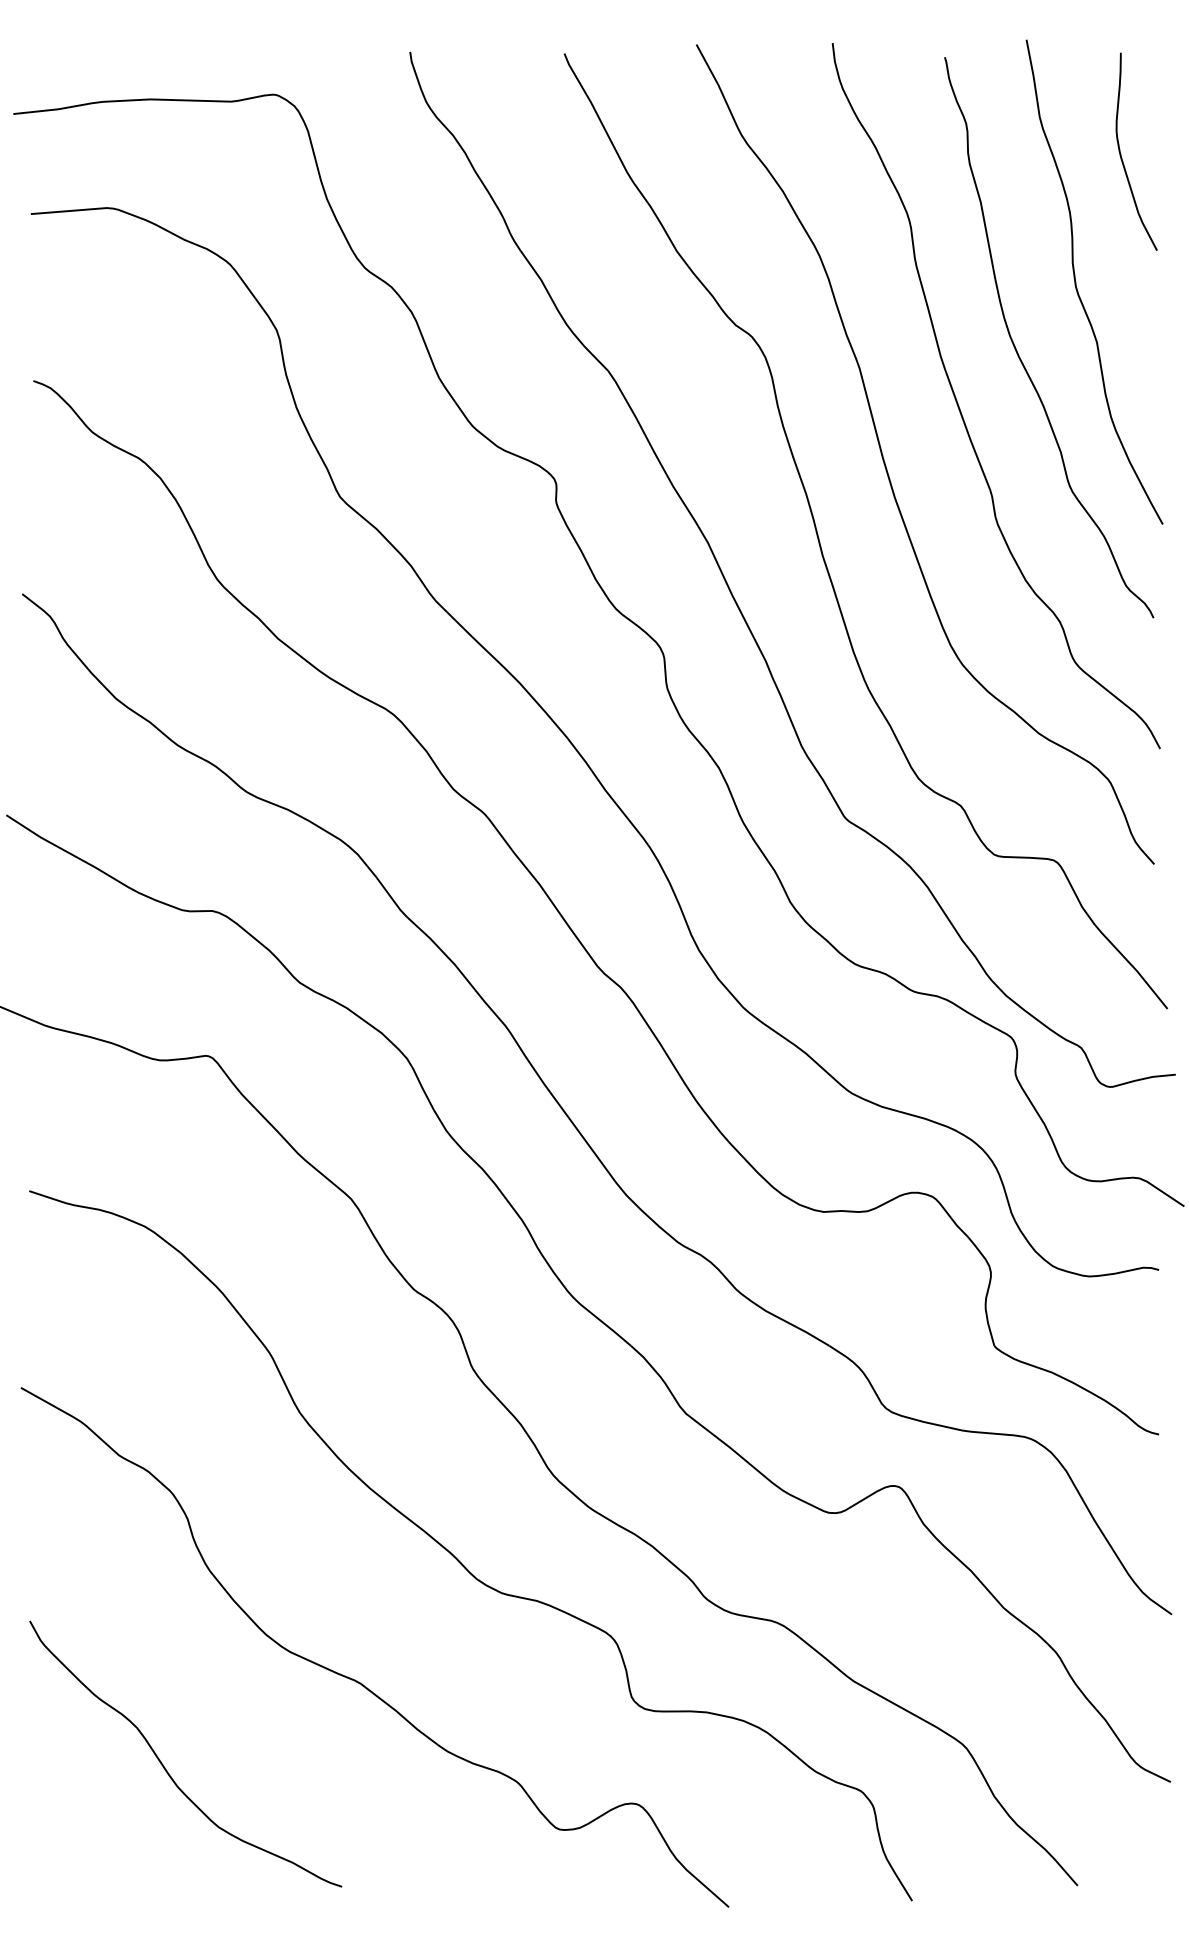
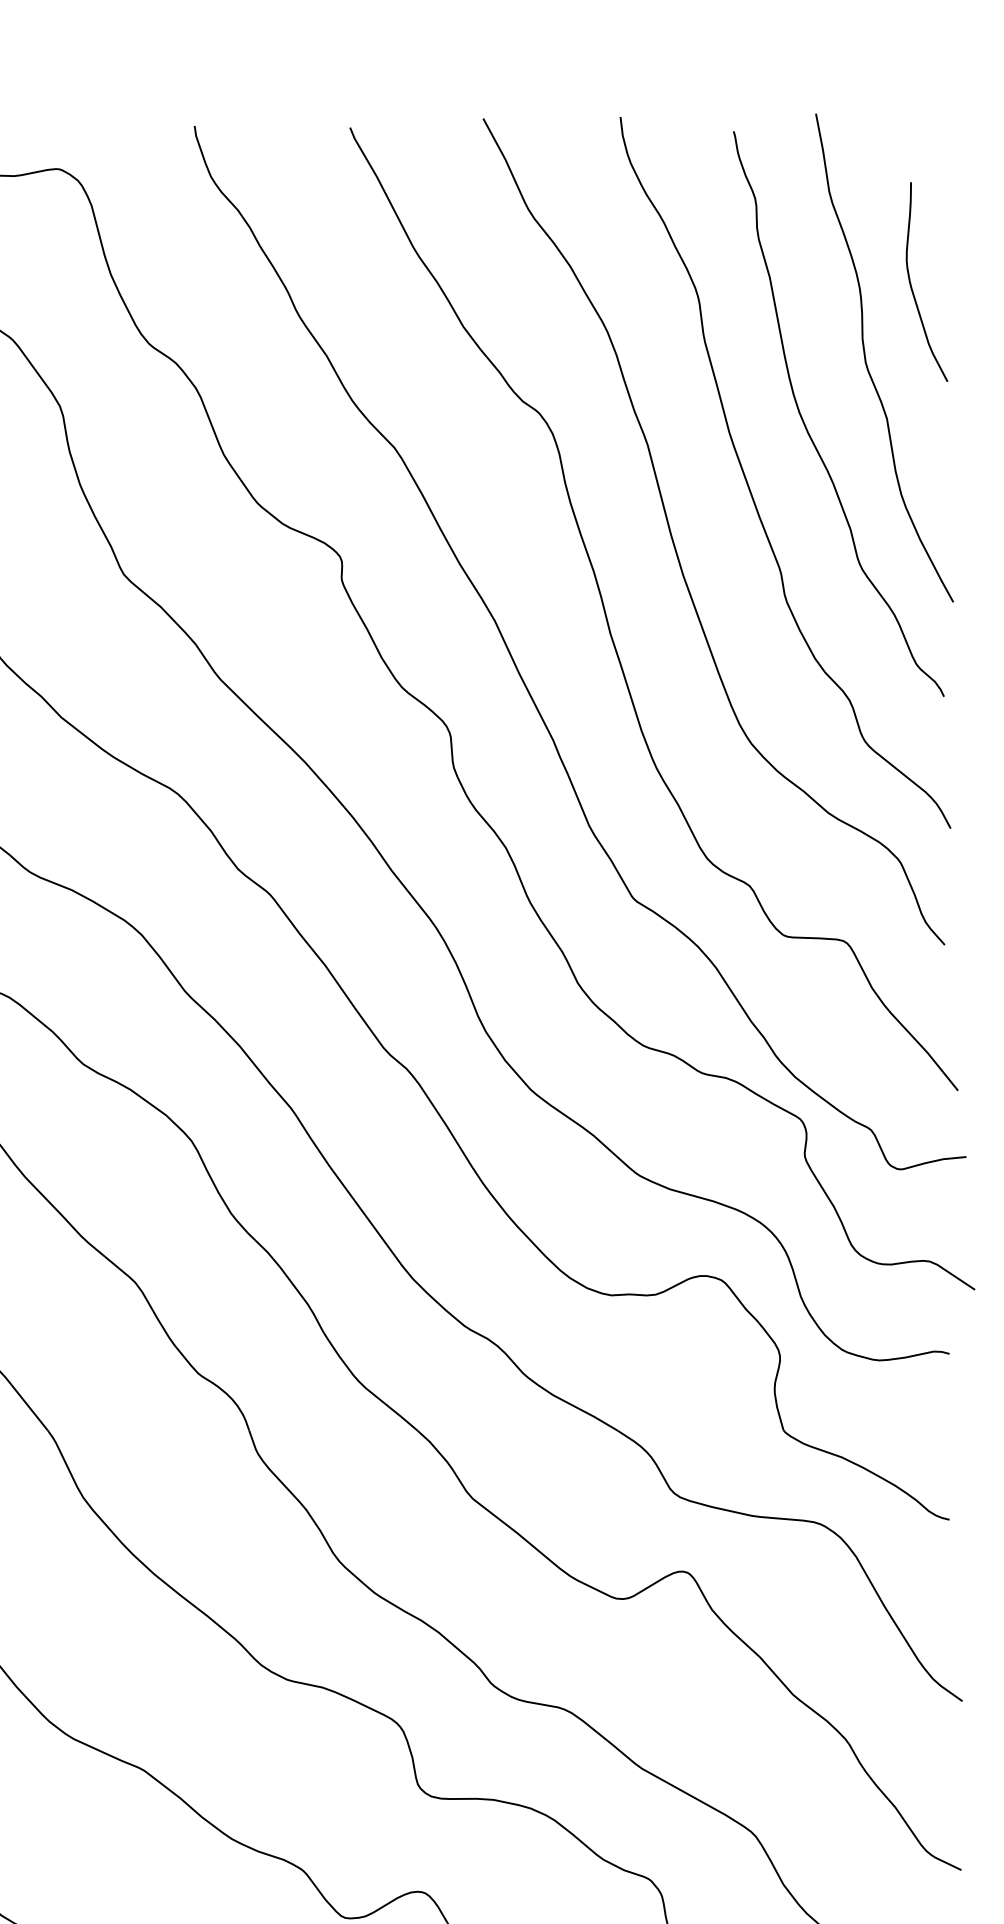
curve: (1121, 153) -> (911, 283), moved

